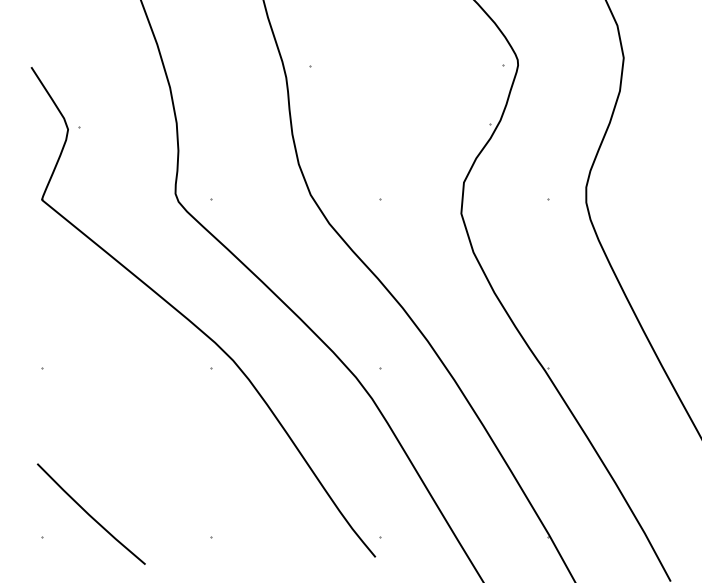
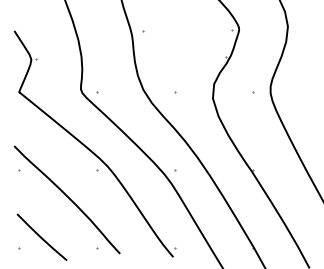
curve: (146, 427) -> (67, 197), added

